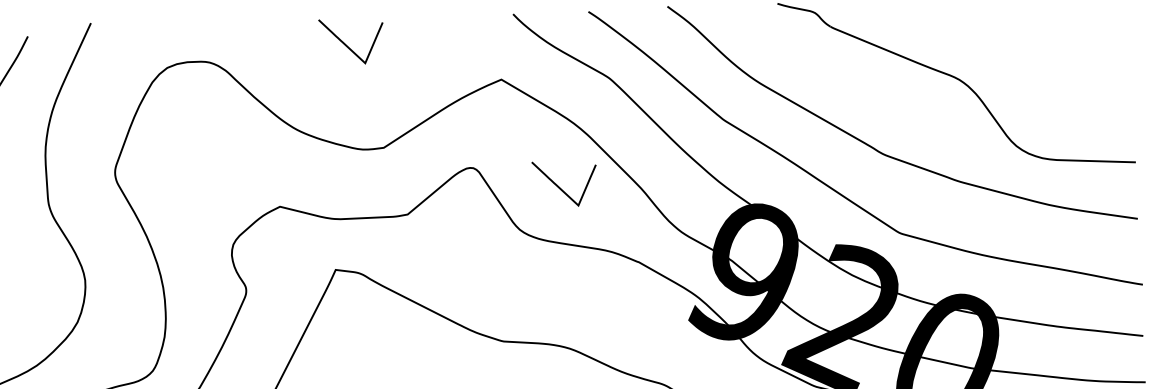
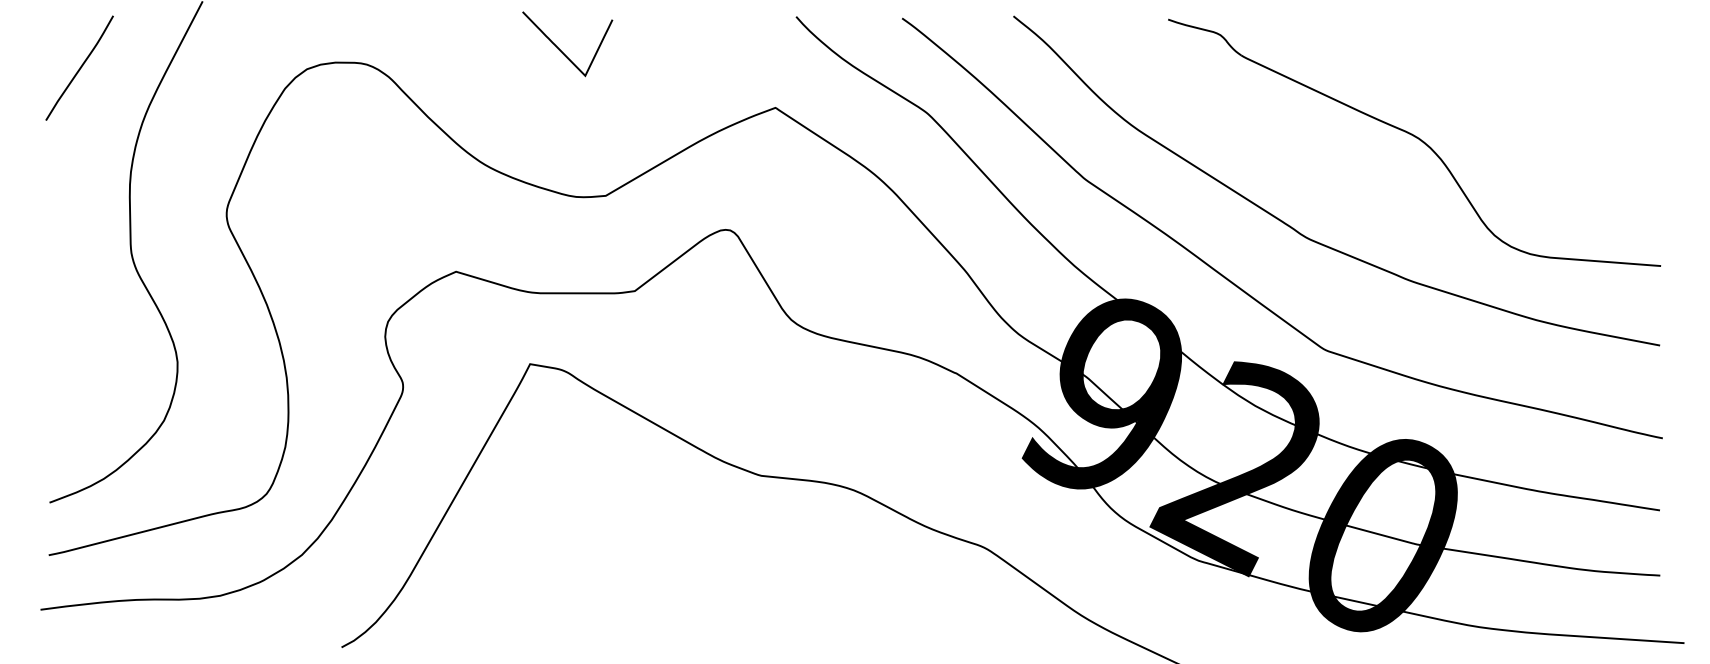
curve: (560, 188) -> (851, 264), removed

